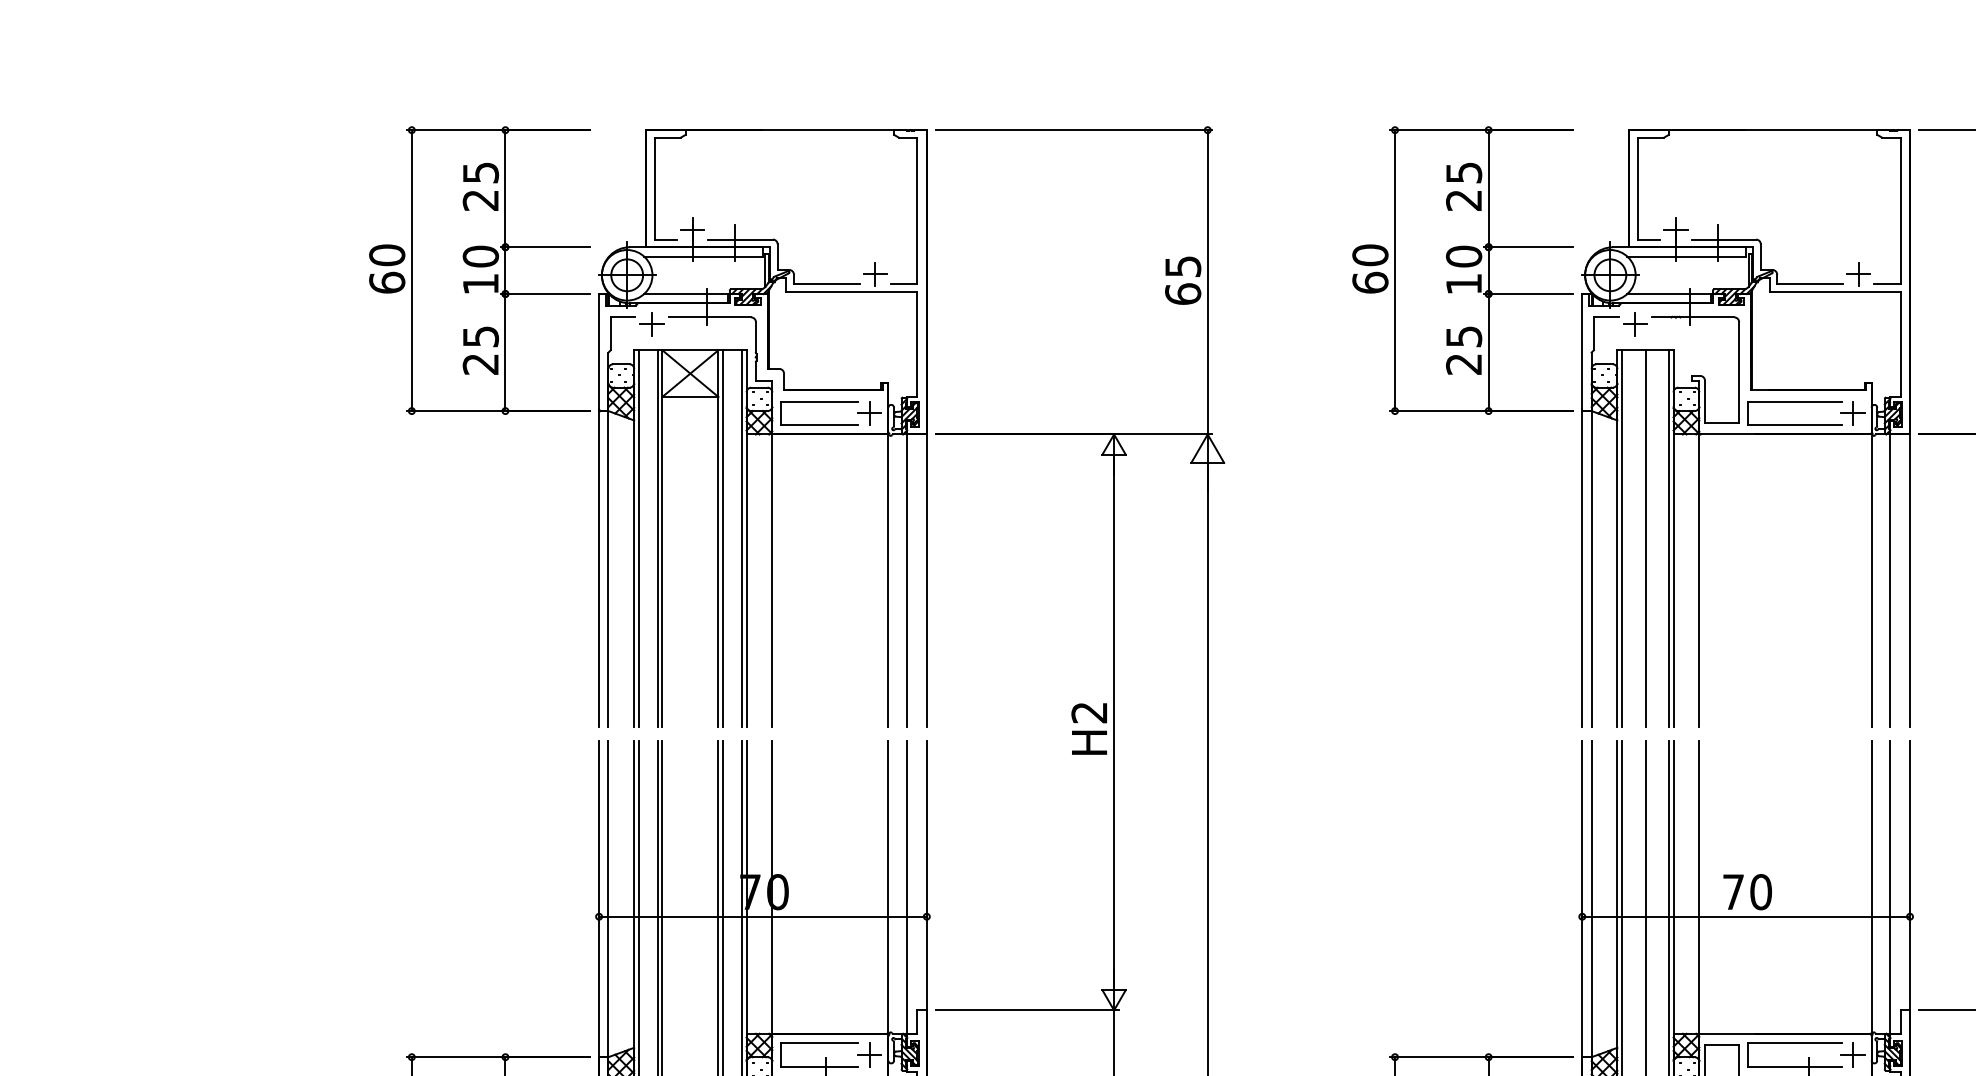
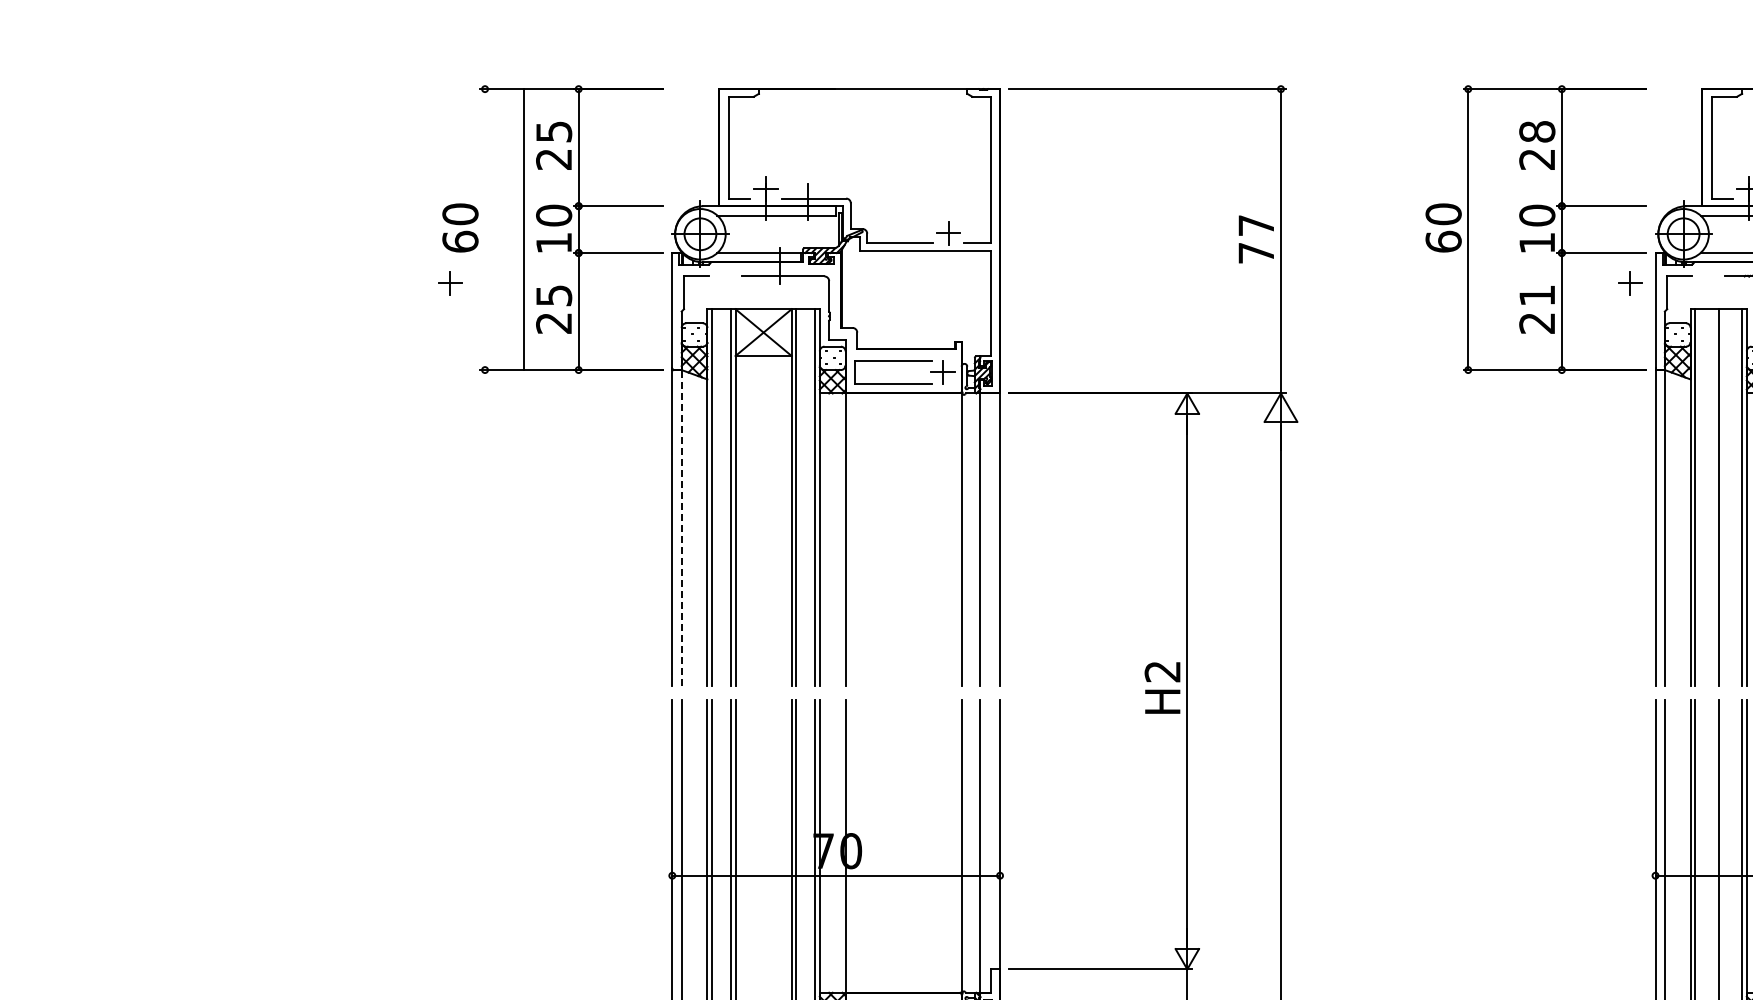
text: (1464, 172) -> (1537, 131), 25 -> 28
line: (411, 270) -> (523, 229), moved
text: (1183, 280) -> (1256, 239), 65 -> 77
part: (651, 324) -> (449, 283), moved
part: (1635, 324) -> (1630, 283), moved
text: (1464, 336) -> (1537, 295), 25 -> 21
line: (608, 567) -> (681, 526), solid -> dashed

